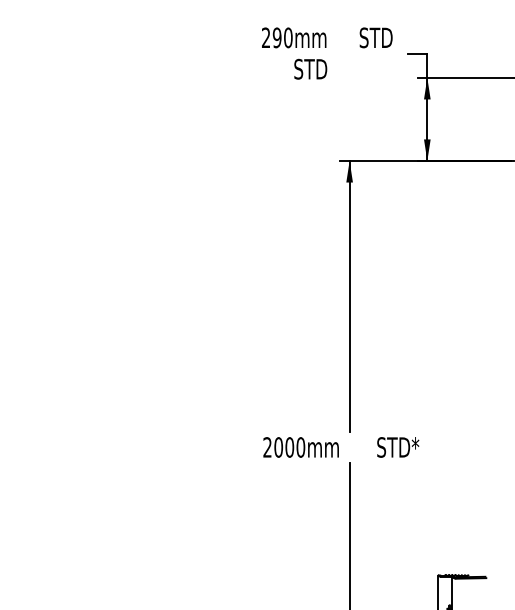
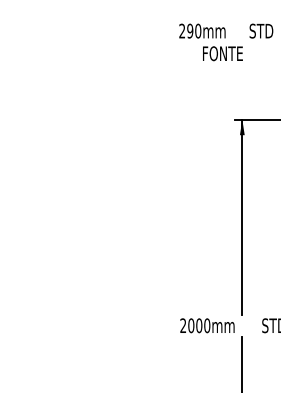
text: (322, 68) -> (222, 53), STD -> FONTE

